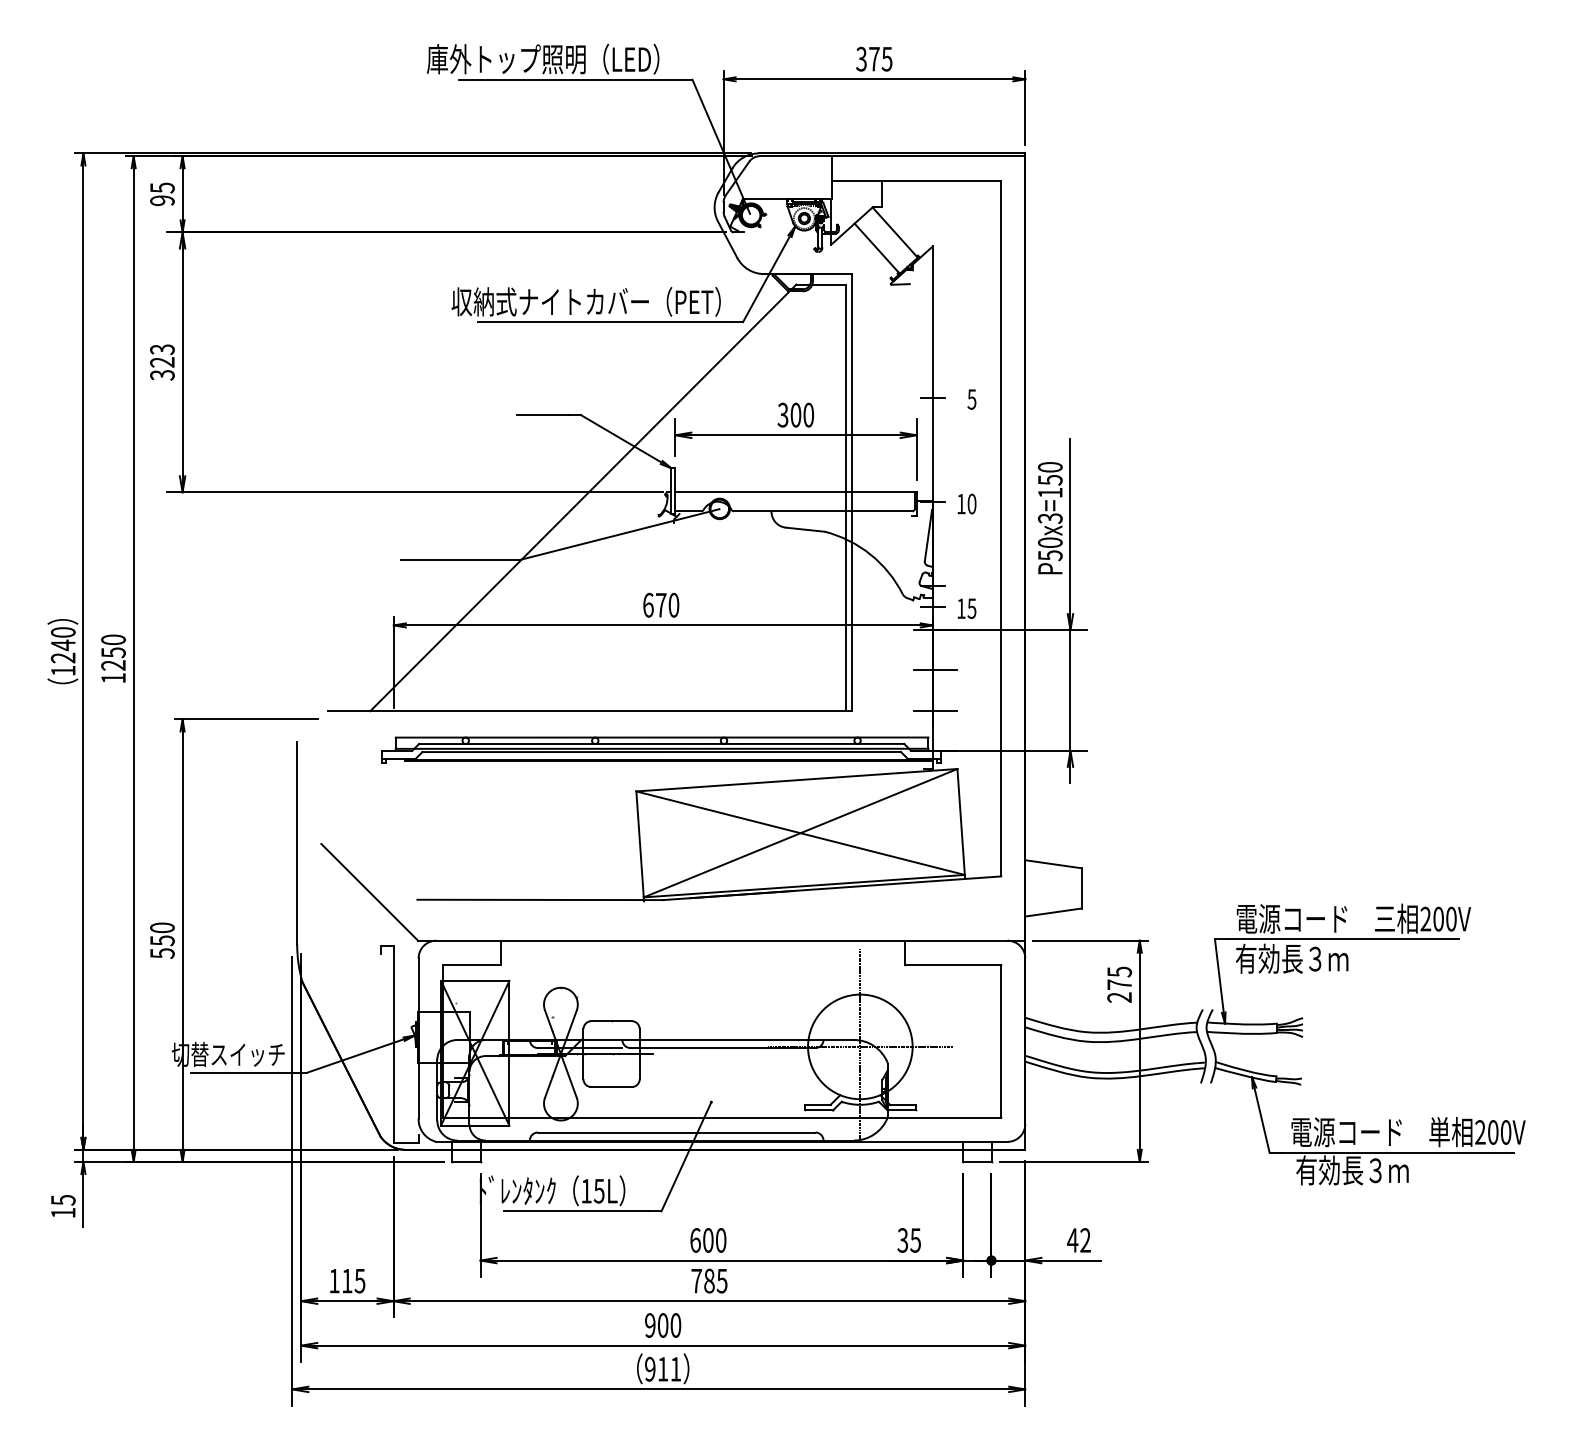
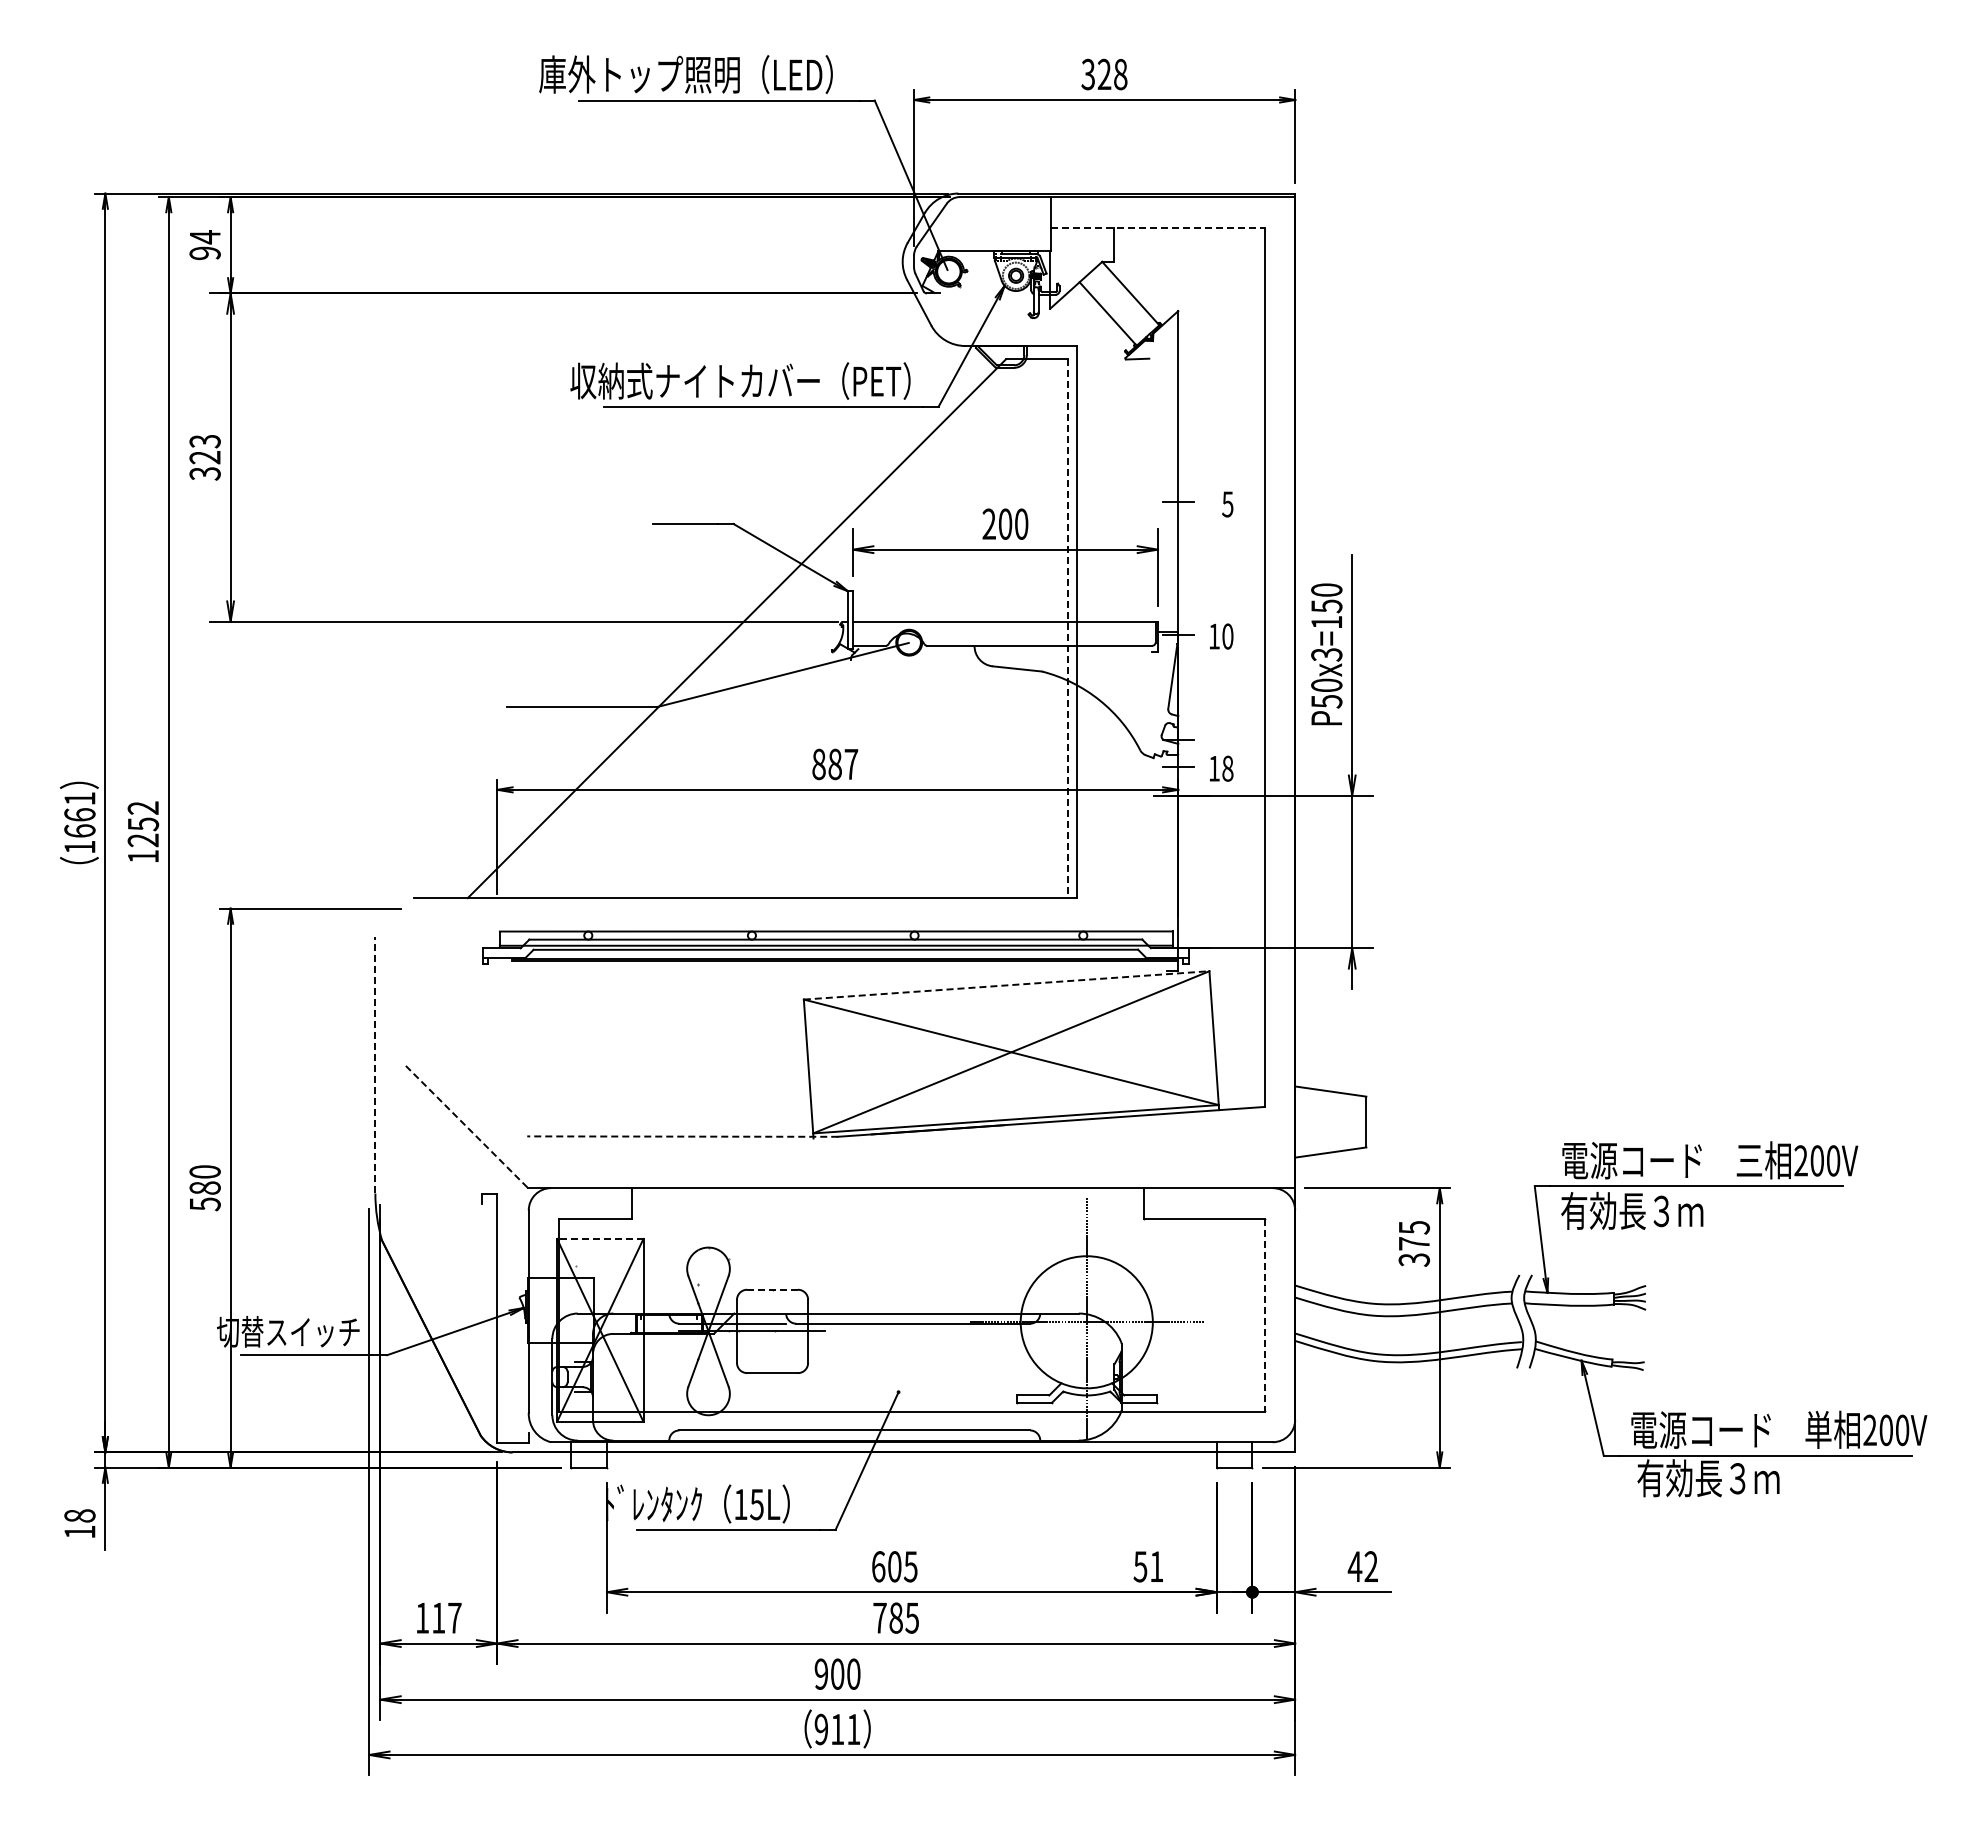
text: (880, 59) -> (1112, 74), 375 -> 328
line: (916, 181) -> (1157, 228), solid -> dashed
text: (162, 188) -> (205, 237), 95 -> 94
text: (782, 415) -> (988, 524), 300 -> 200
line: (845, 498) -> (1068, 629), solid -> dashed
text: (661, 605) -> (835, 764), 670 -> 887
text: (971, 608) -> (1227, 768), 15 -> 18
text: (113, 639) -> (143, 807), 1250 -> 1252
text: (62, 644) -> (79, 814), 1240 -> 1661
line: (935, 670) -> (1181, 846), removed
line: (935, 710) -> (1181, 897), removed
line: (797, 780) -> (1007, 985), solid -> dashed
line: (297, 842) -> (375, 1064), solid -> dashed
line: (370, 892) -> (467, 1127), solid -> dashed
line: (540, 899) -> (682, 1136), solid -> dashed
text: (161, 941) -> (204, 1188), 550 -> 580
line: (474, 980) -> (599, 1238), solid -> dashed
text: (1119, 997) -> (1414, 1259), 275 -> 375
line: (611, 1020) -> (772, 1289), solid -> dashed
line: (1001, 1041) -> (1264, 1315), solid -> dashed
text: (62, 1199) -> (79, 1515), 15 -> 18
text: (720, 1240) -> (910, 1566), 600 -> 605
text: (909, 1240) -> (1148, 1566), 35 -> 51
text: (359, 1280) -> (454, 1617), 115 -> 117

